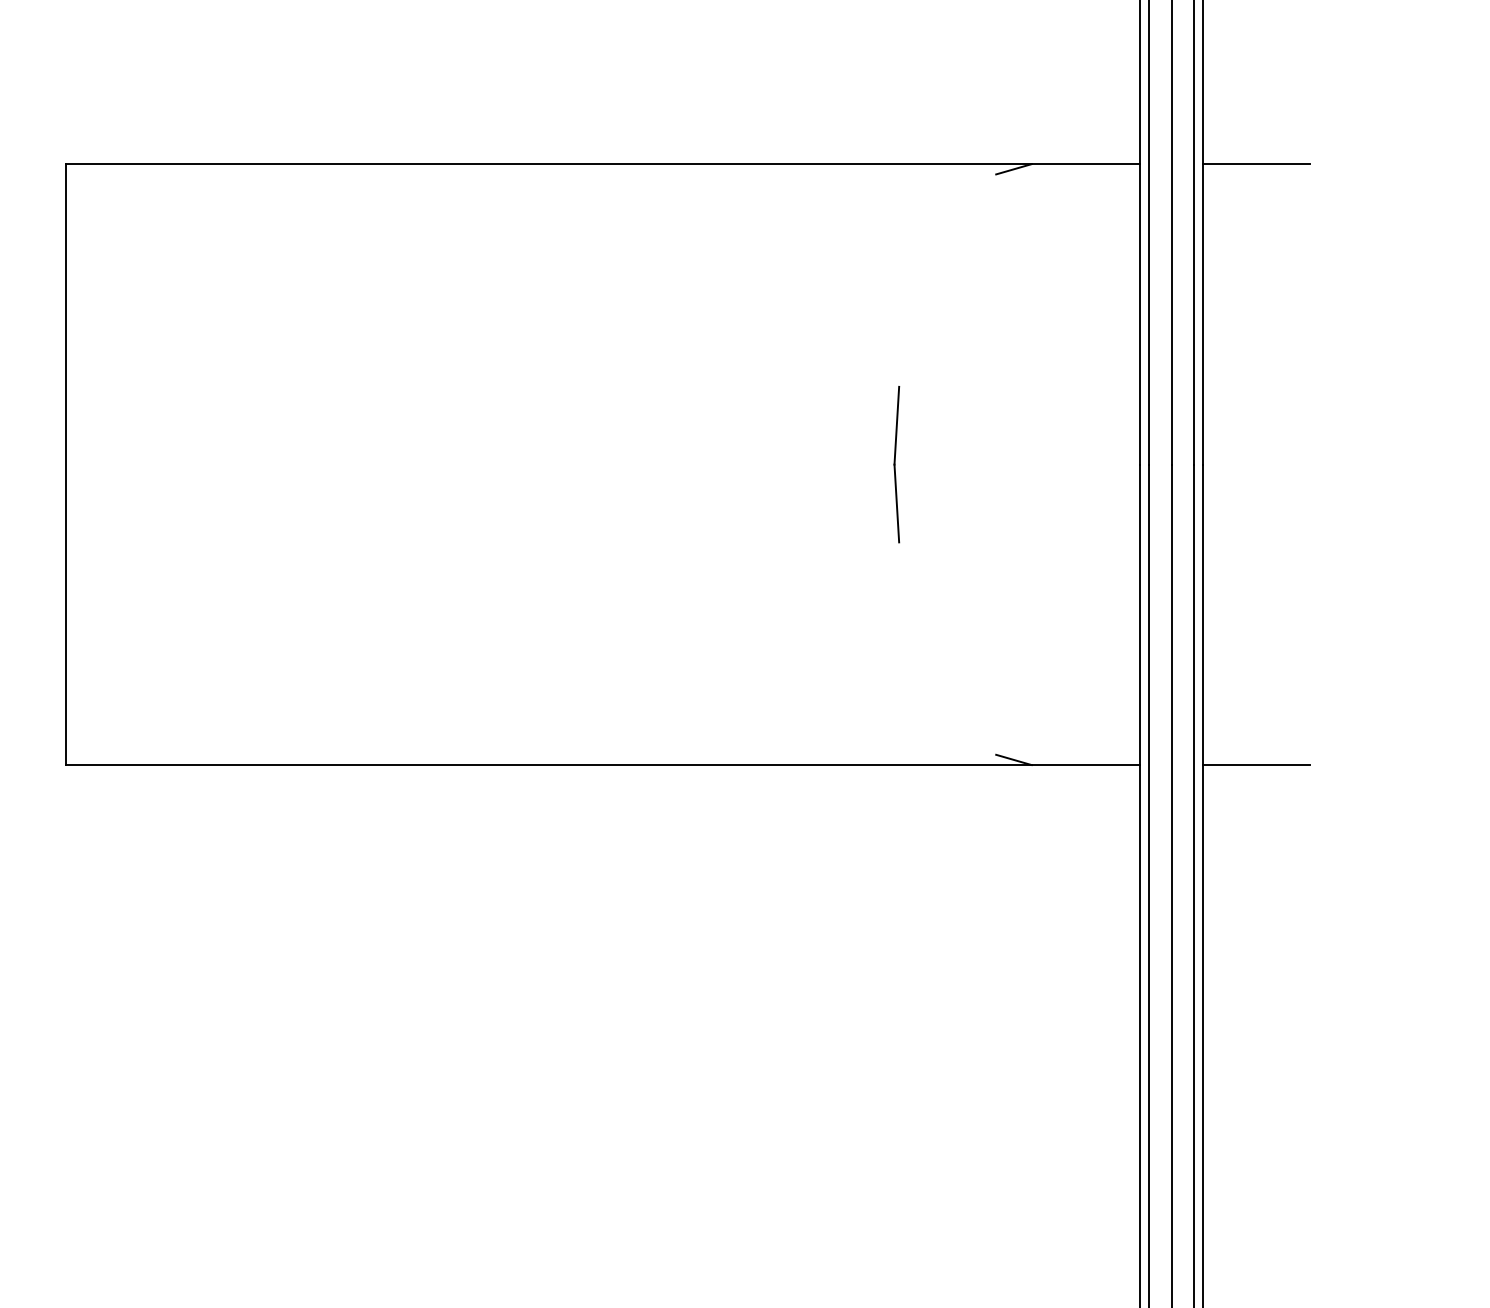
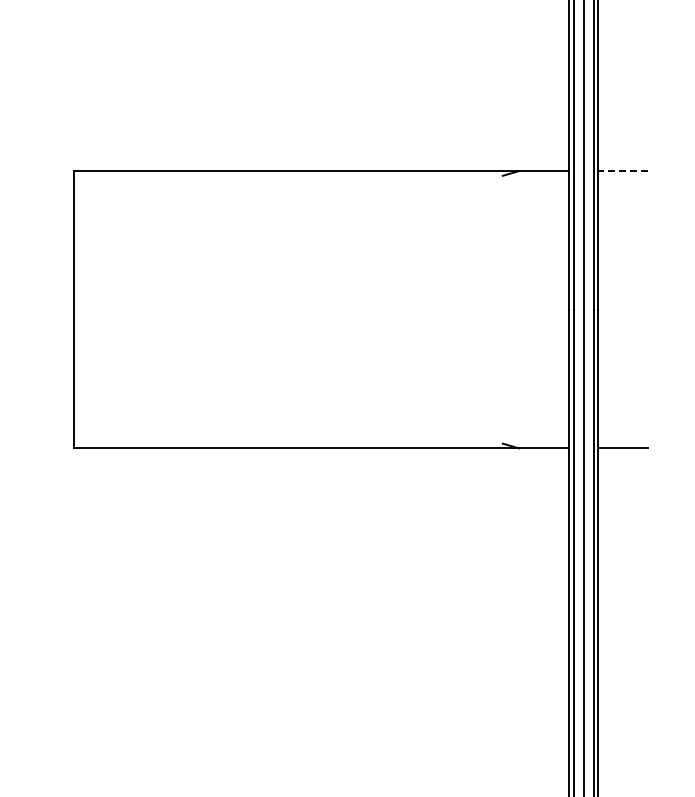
line: (1255, 165) -> (622, 171), solid -> dashed
part: (895, 464) -> (456, 309), removed

